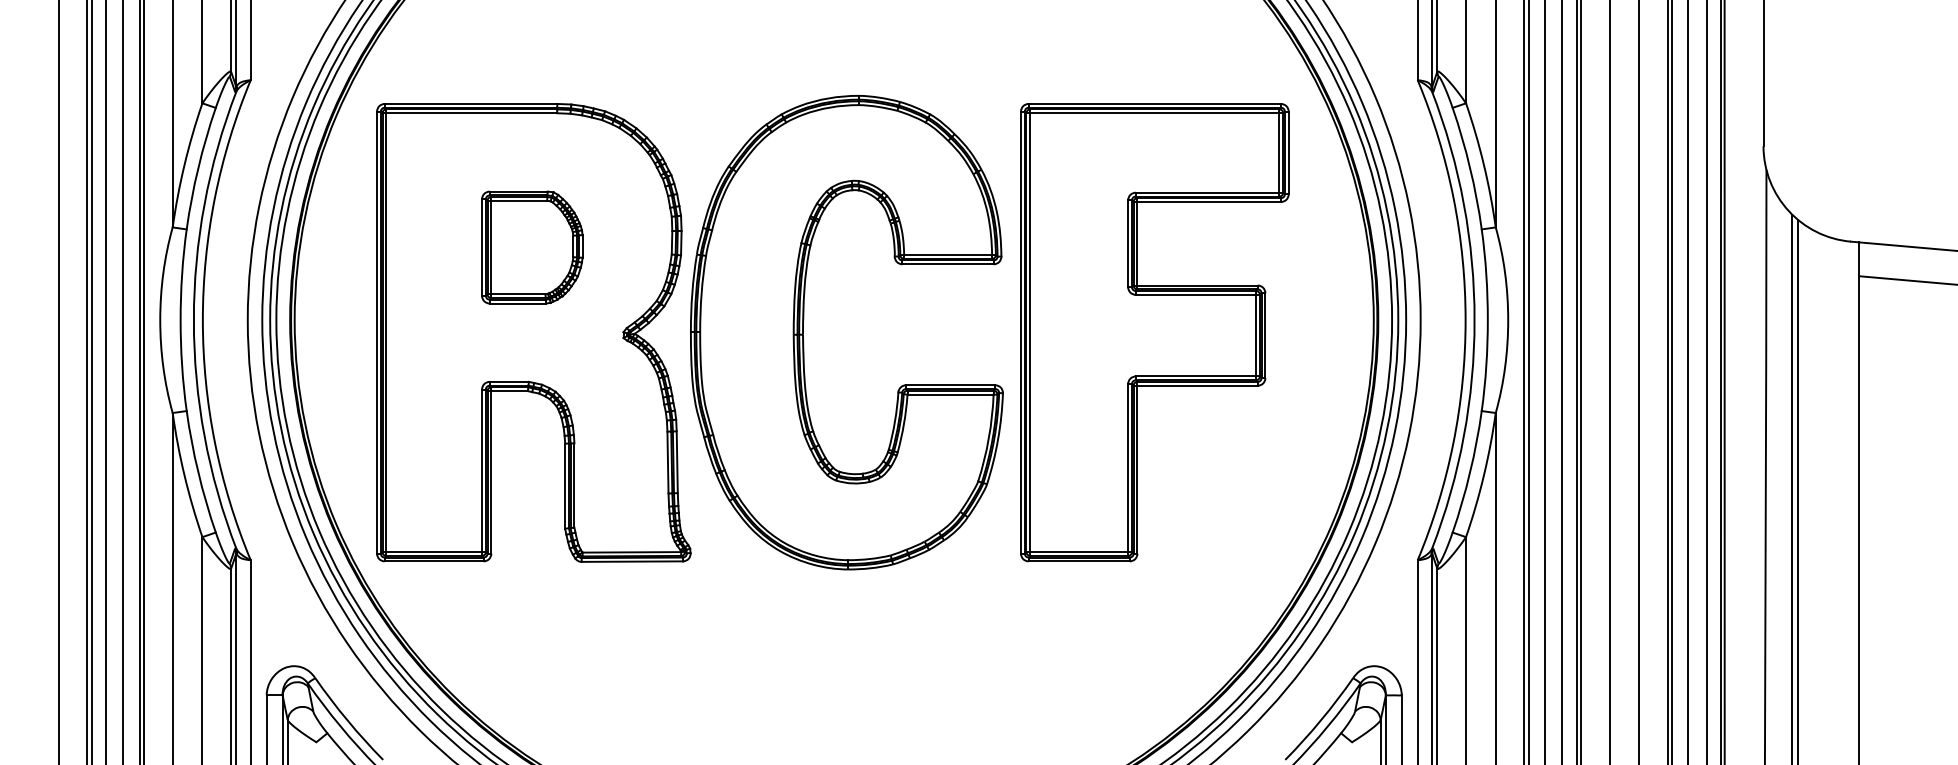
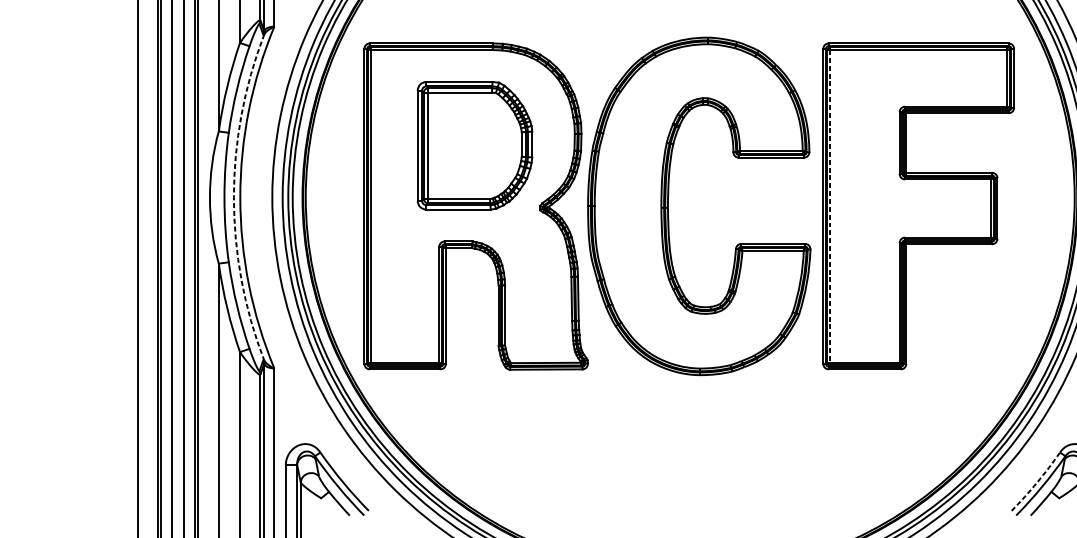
part: (532, 247) -> (475, 145), size x1.6
arc: (193, 320) -> (233, 197), solid -> dashed
line: (1030, 335) -> (830, 208), solid -> dashed
arc: (1321, 720) -> (1037, 482), solid -> dashed

